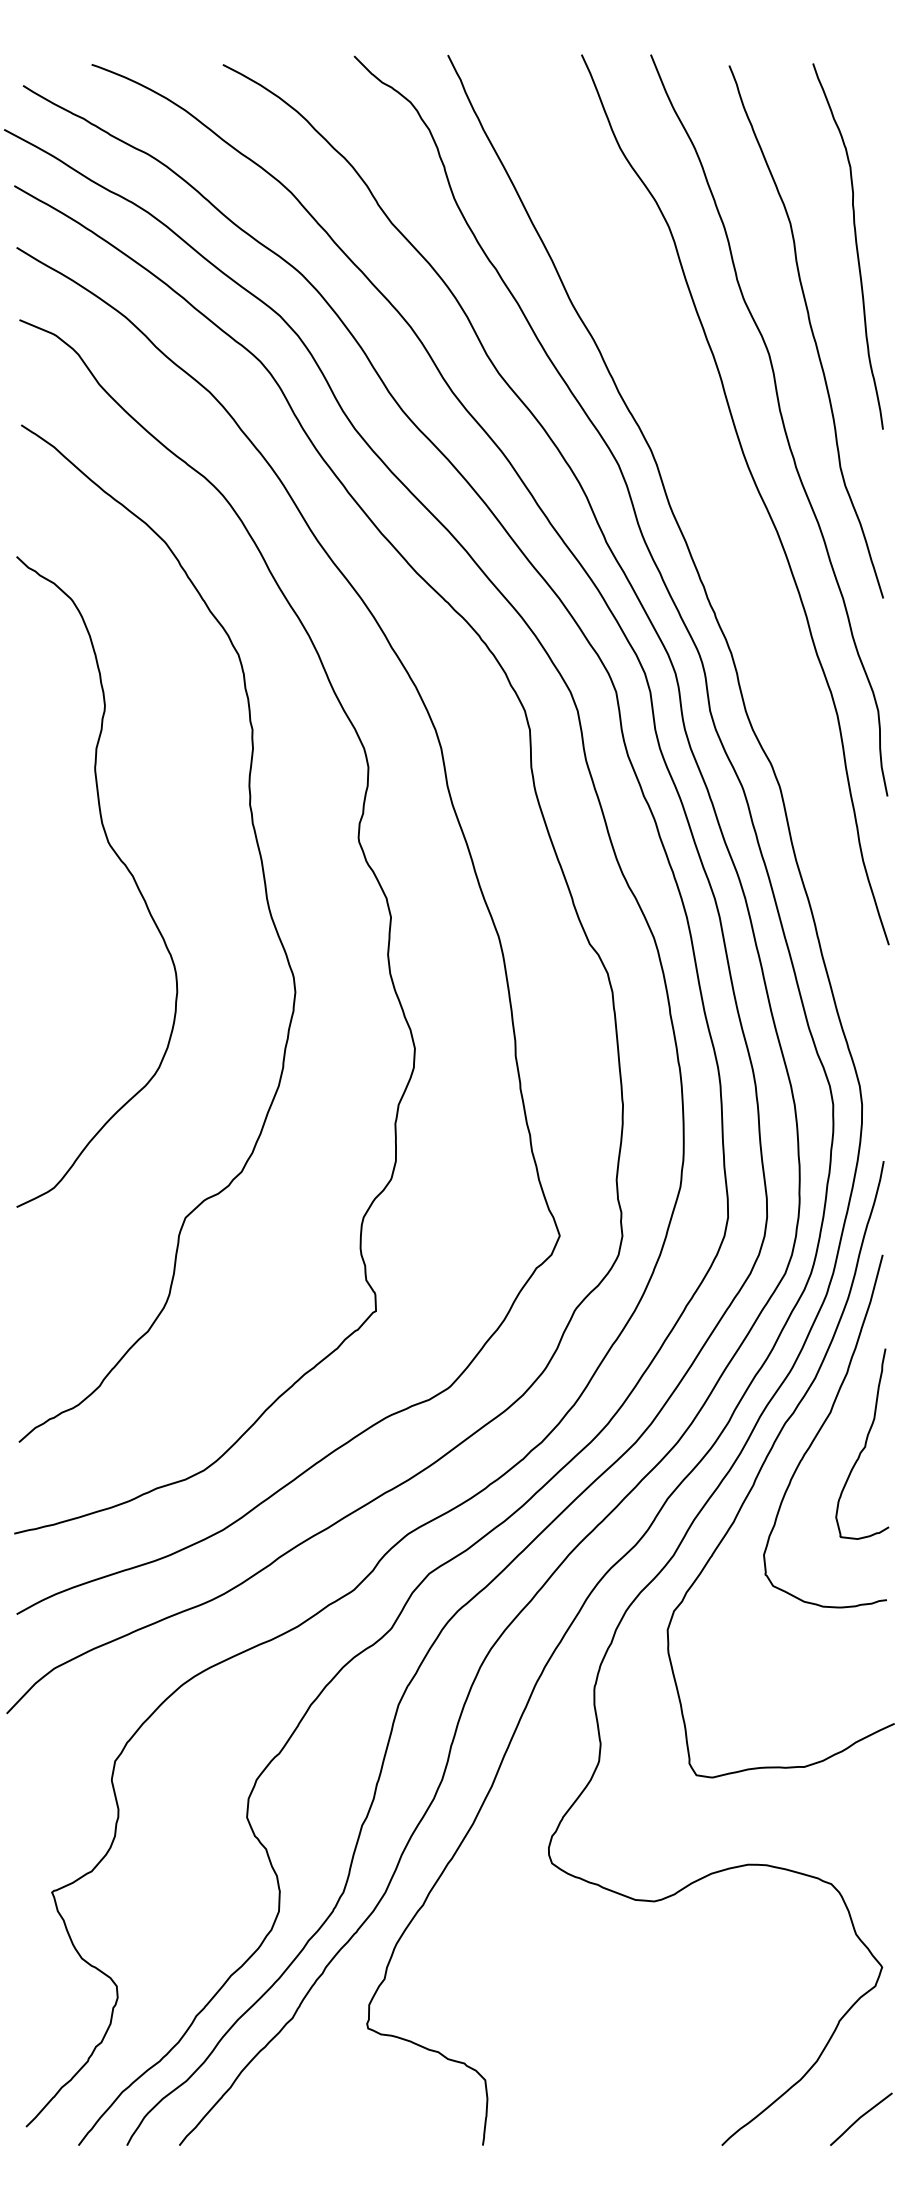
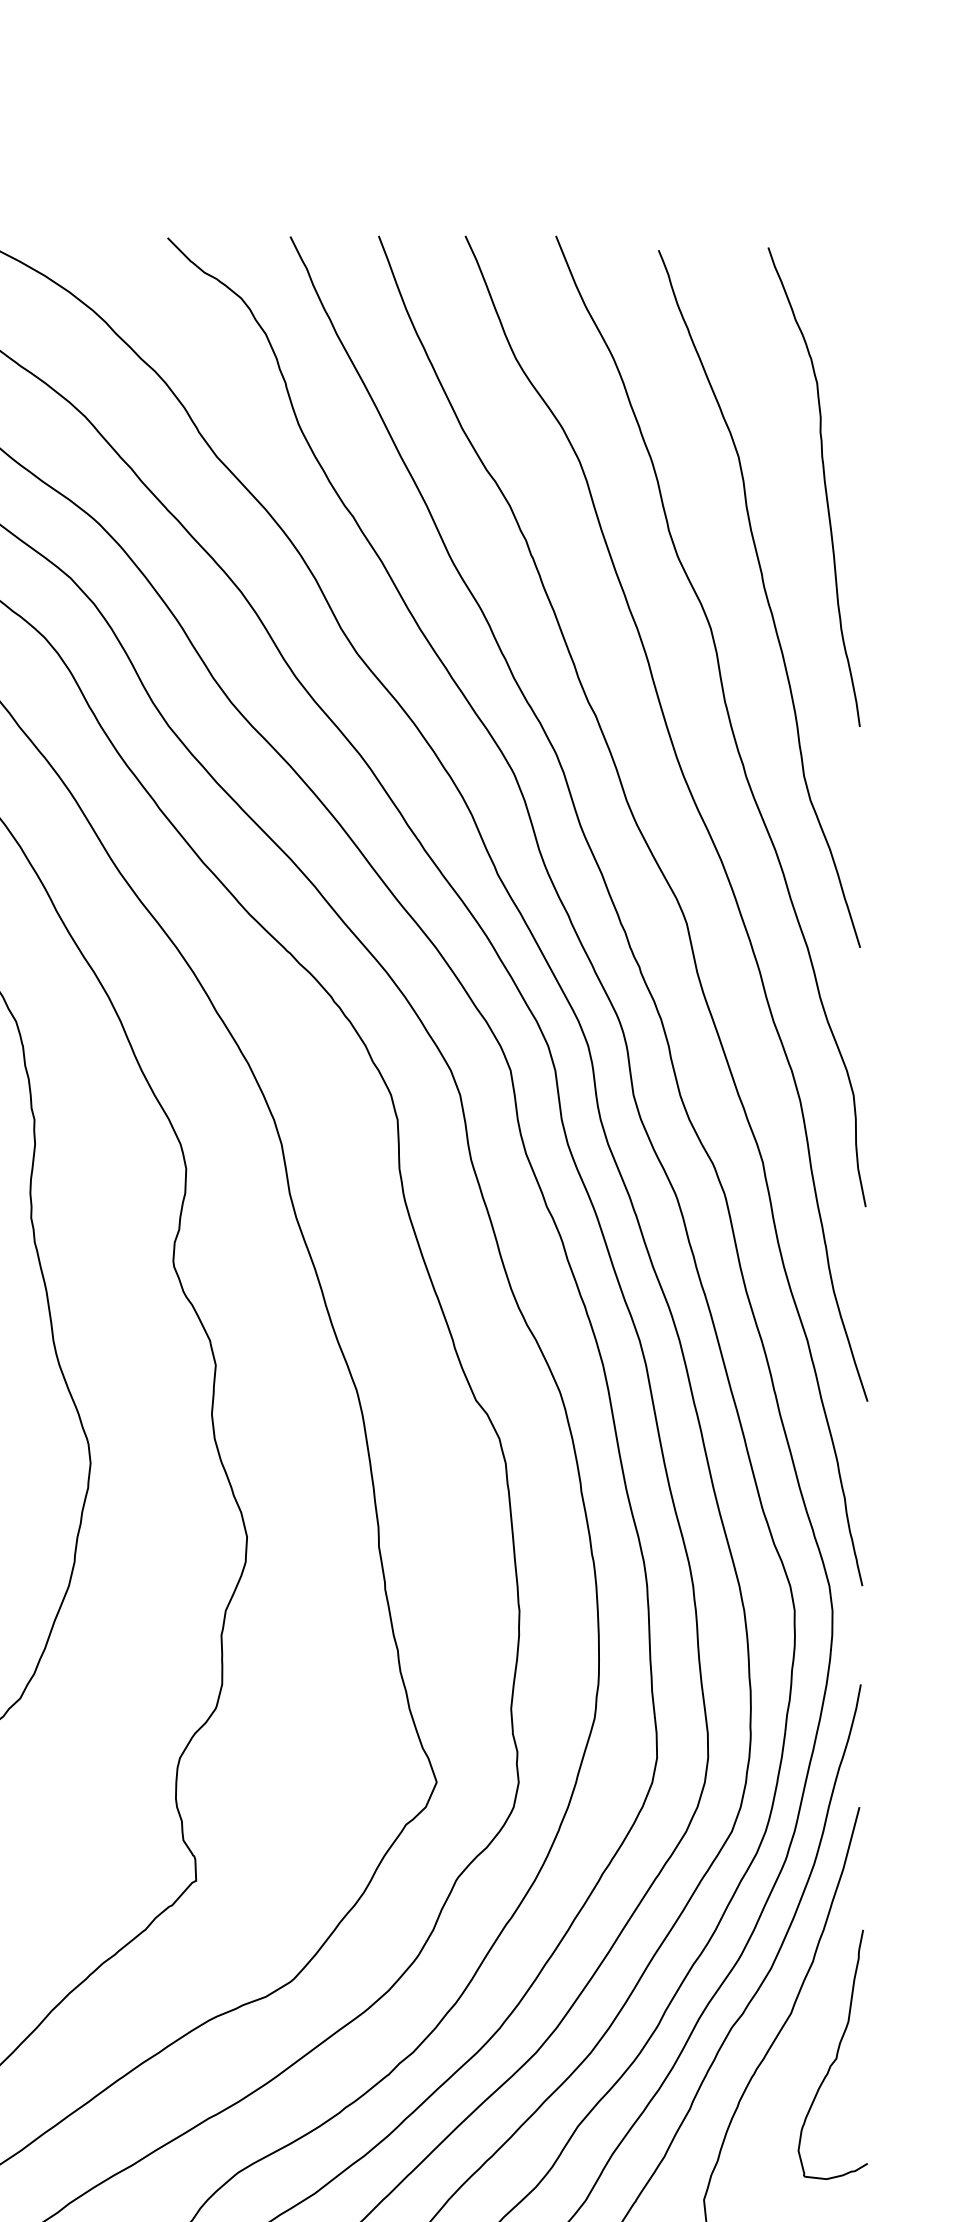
curve: (736, 551) -> (668, 886), added

